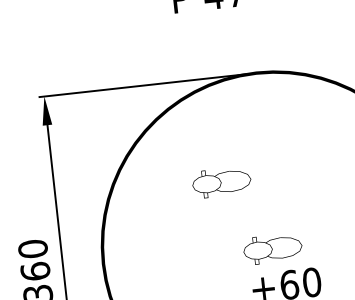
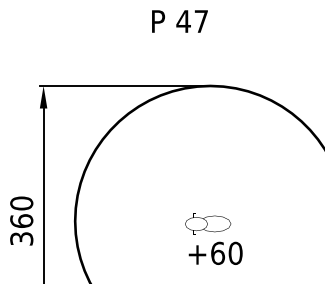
part: (222, 181) -> (174, 167), removed

